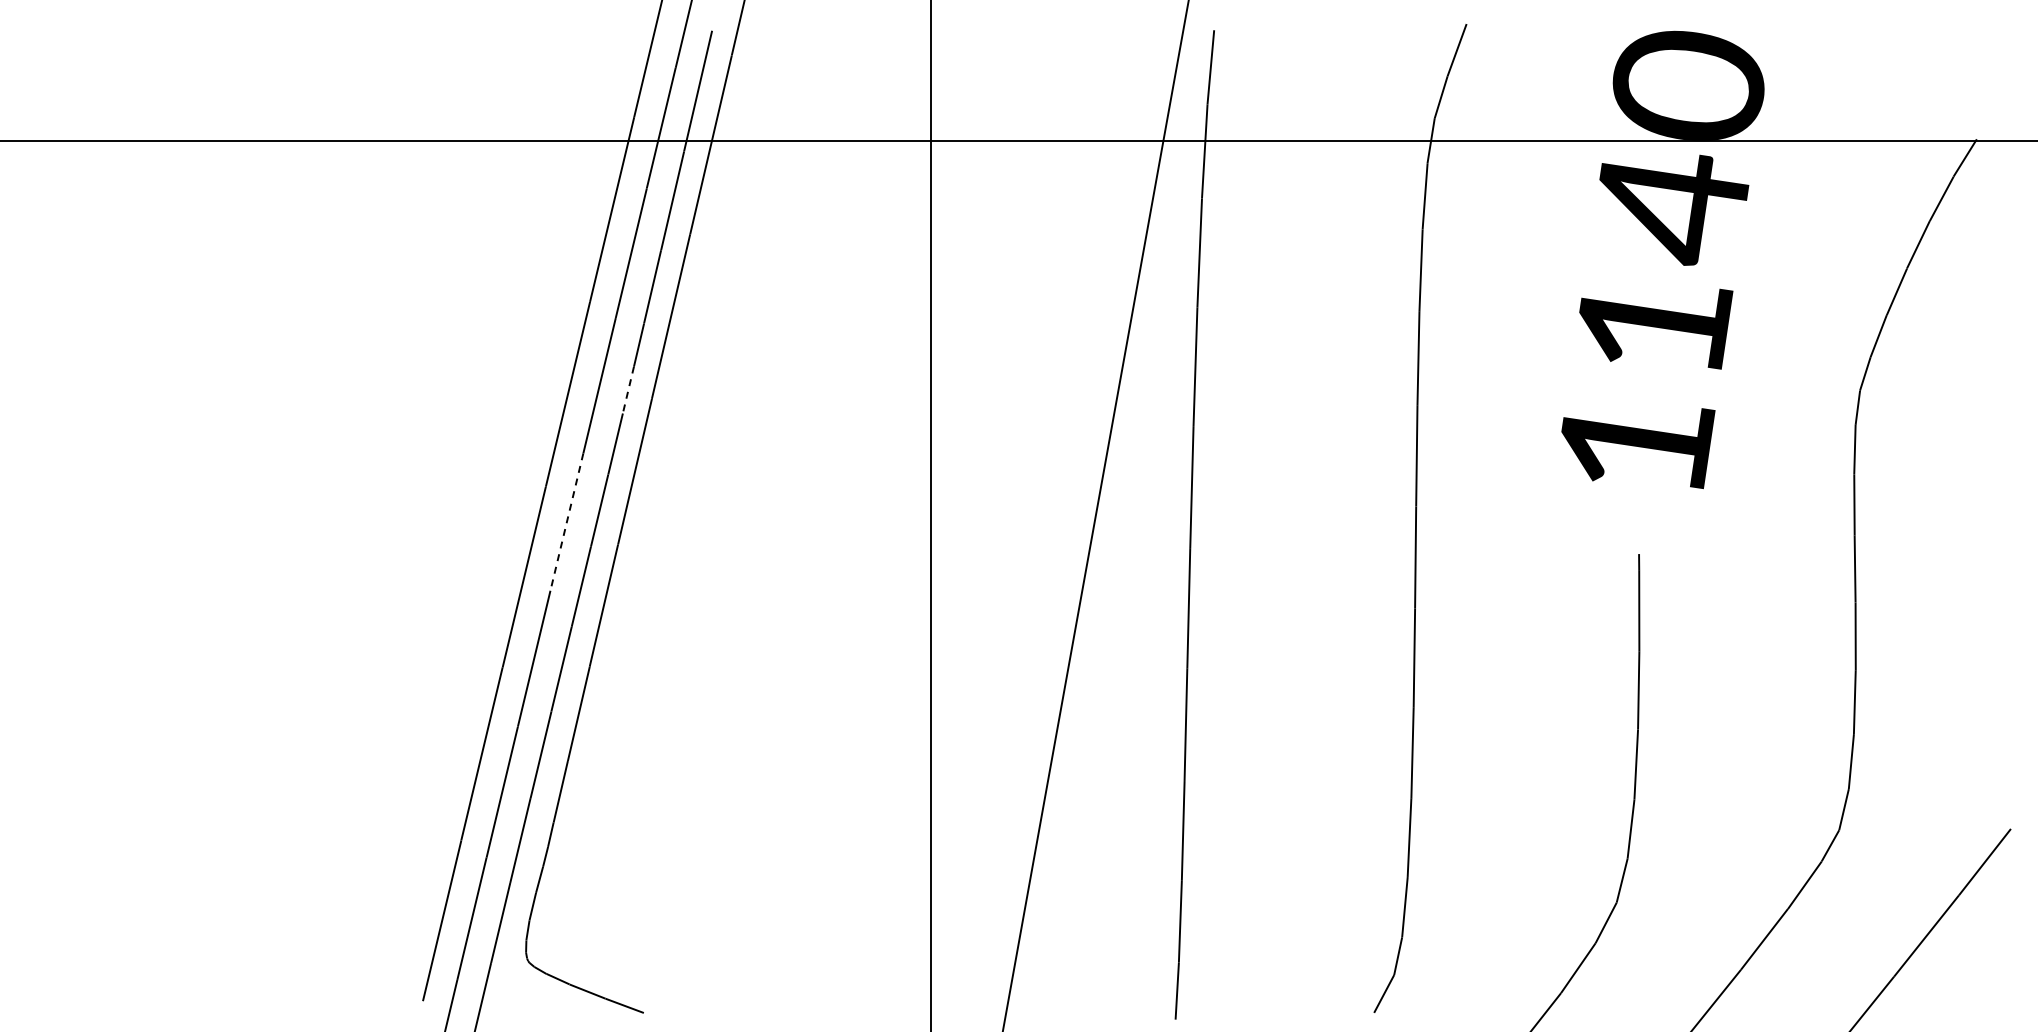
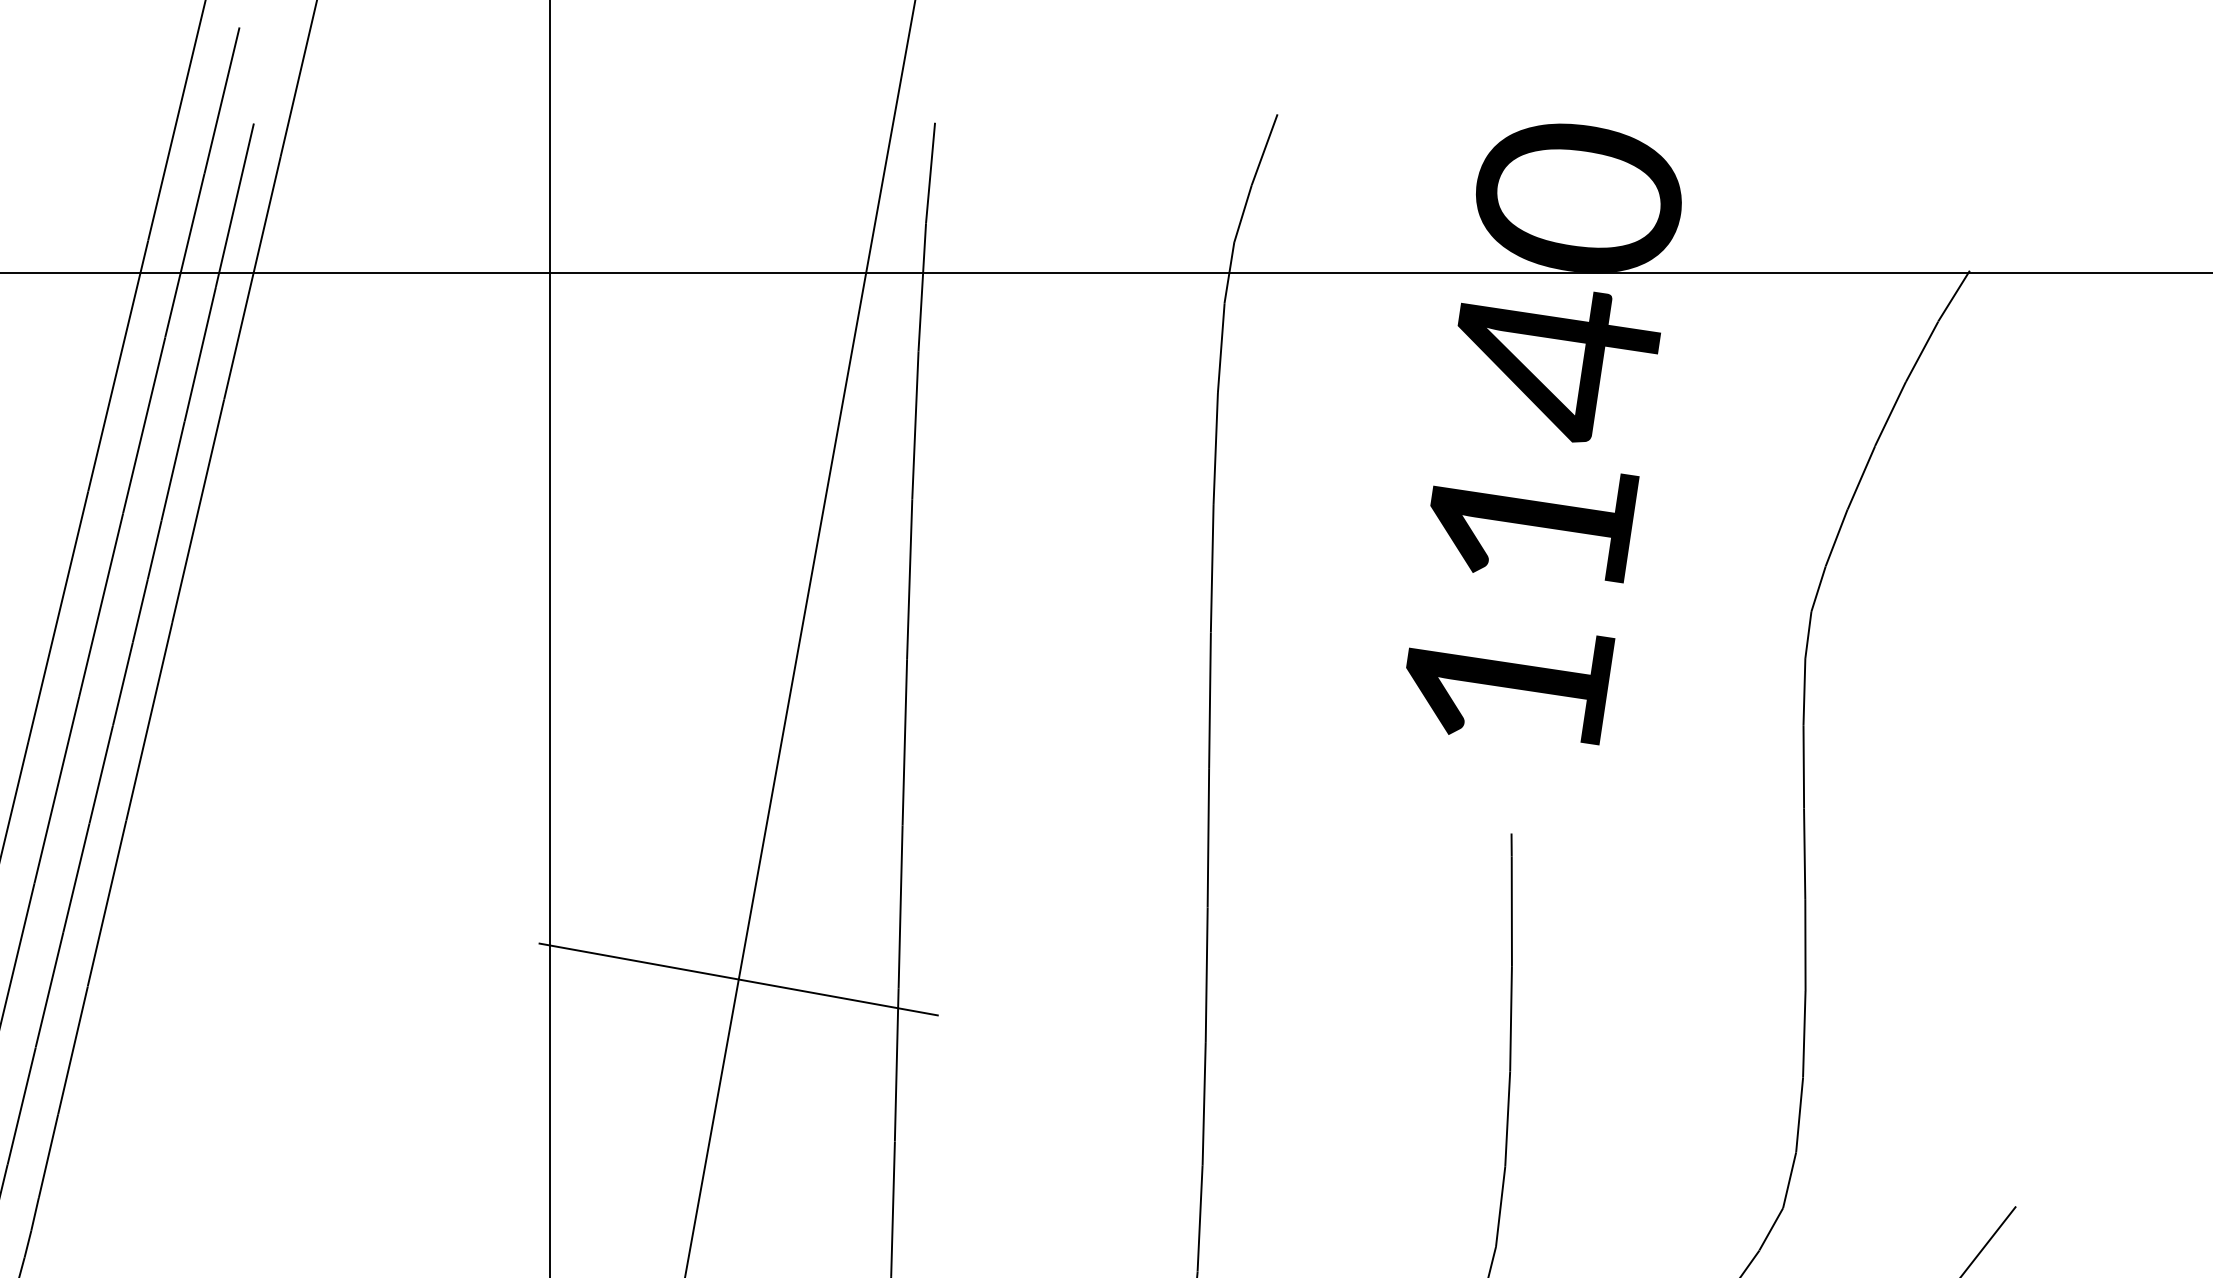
line: (628, 390) -> (140, 611), dashed -> solid
line: (566, 522) -> (56, 790), dashed -> solid
line: (1069, 661) -> (738, 979), added

